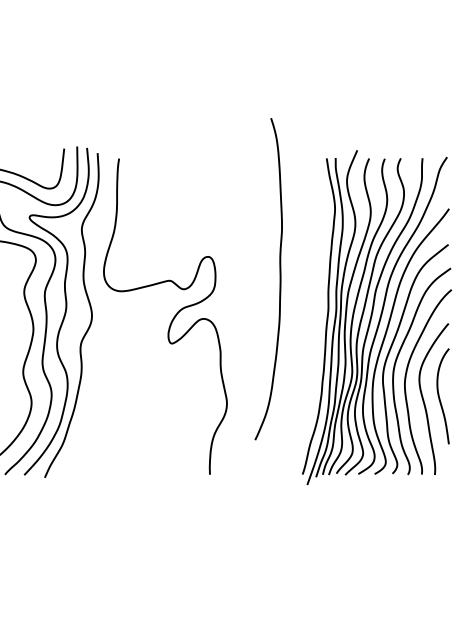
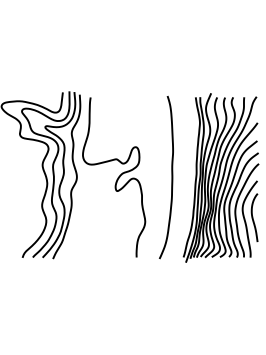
curve: (278, 279) -> (171, 177), moved

